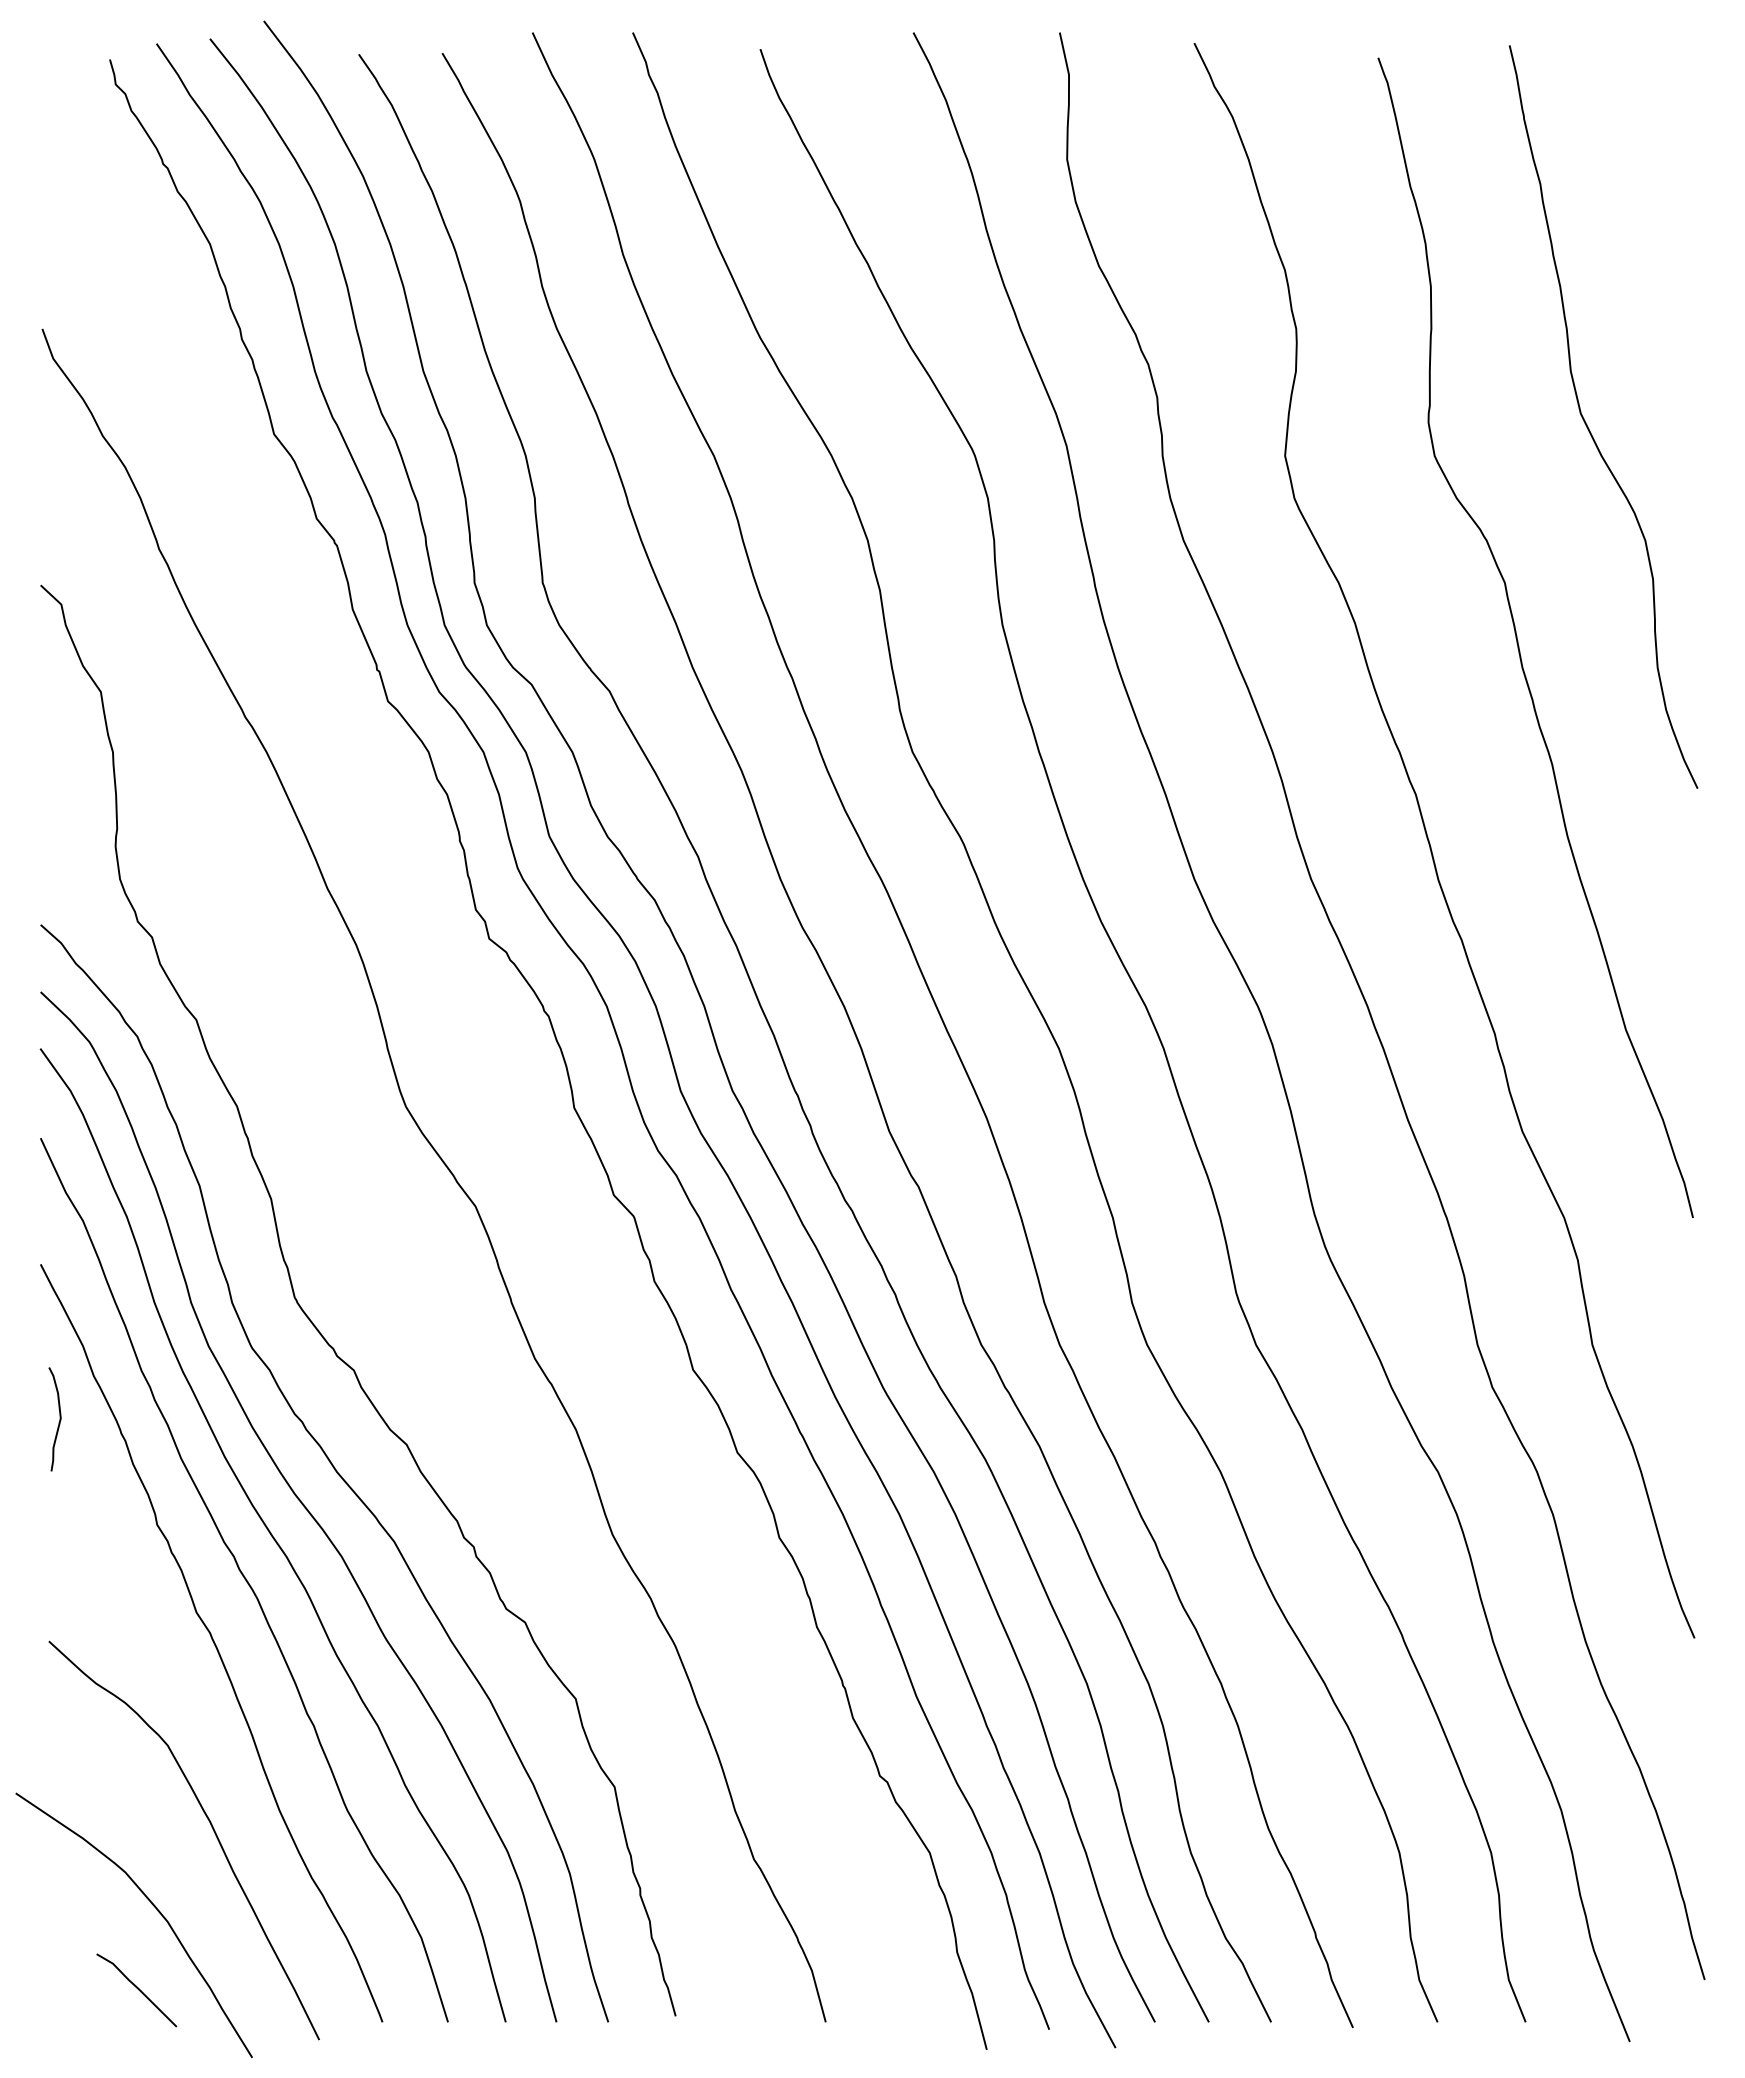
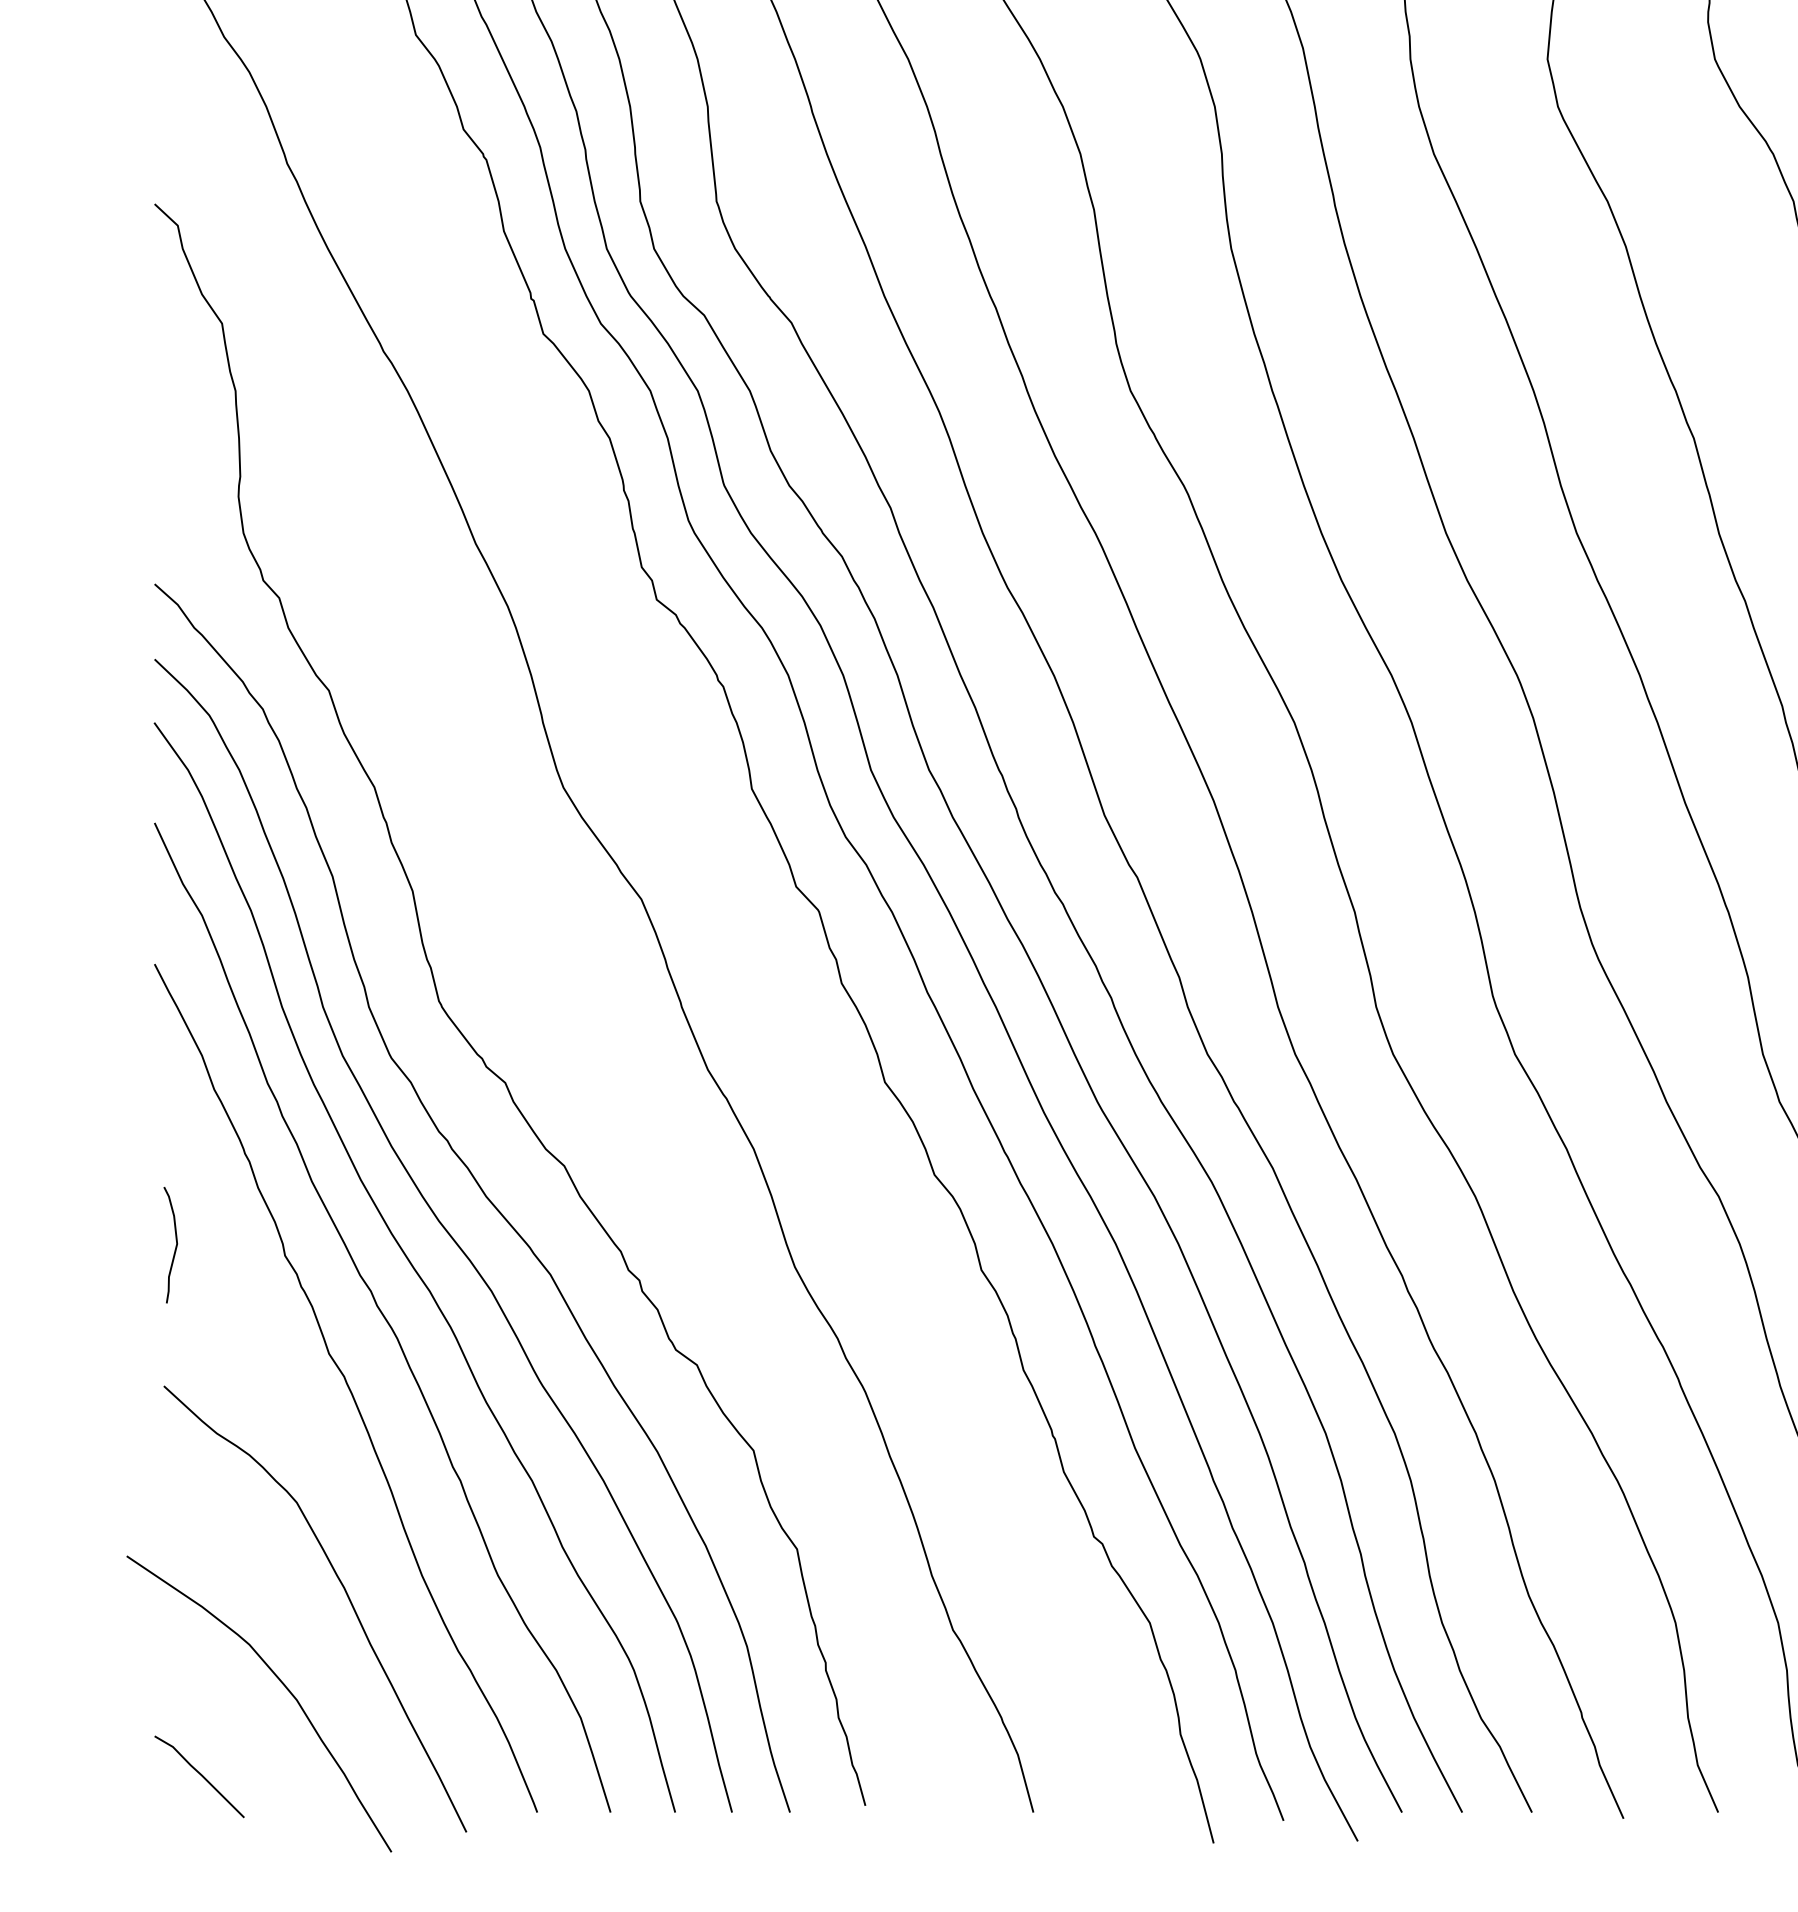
curve: (59, 1419) -> (175, 1245), moved
line: (137, 1989) -> (200, 1775), moved

